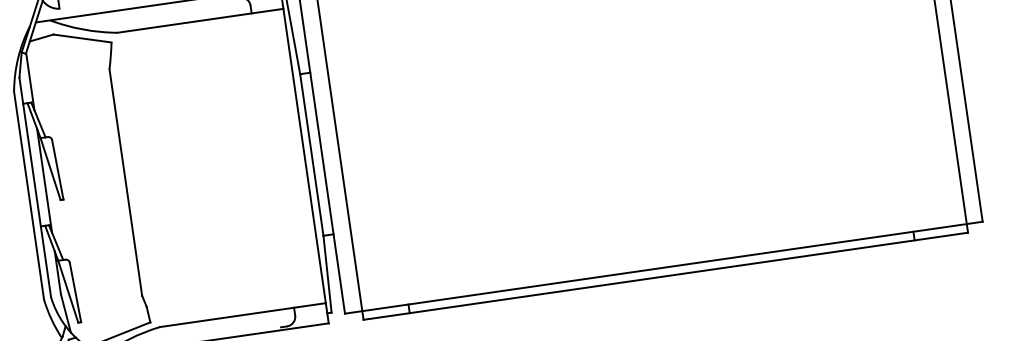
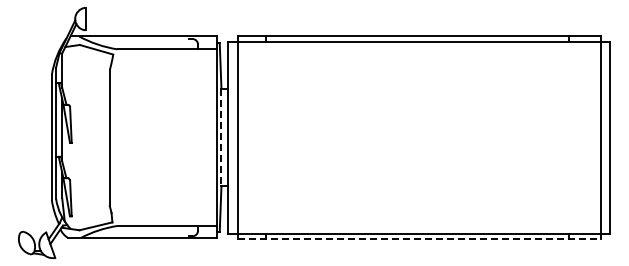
line: (312, 156) -> (221, 138), solid -> dashed
line: (666, 275) -> (419, 238), solid -> dashed

